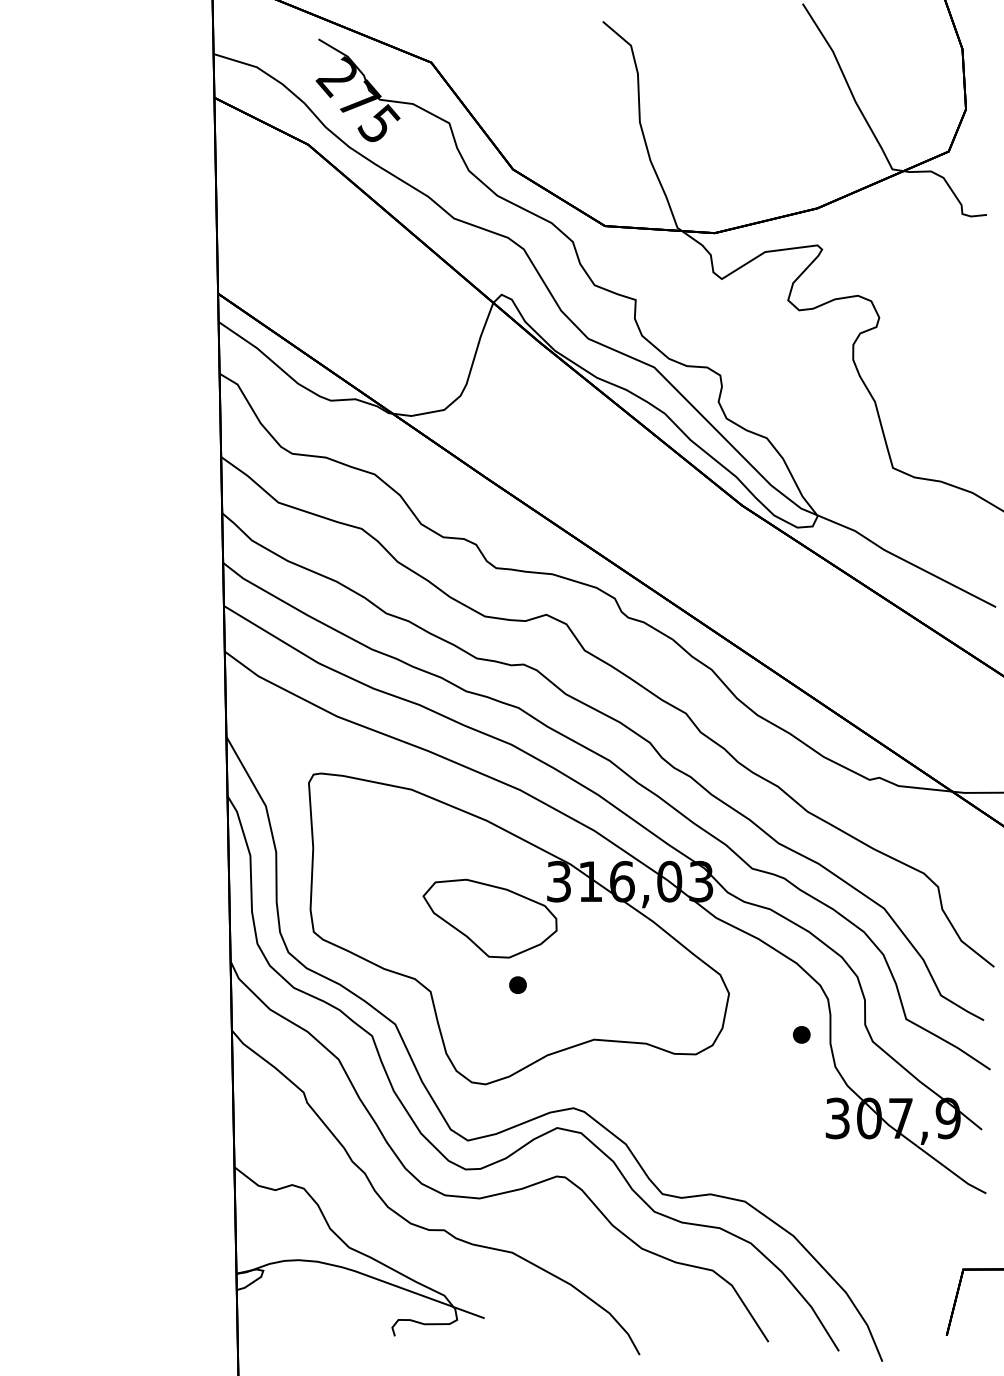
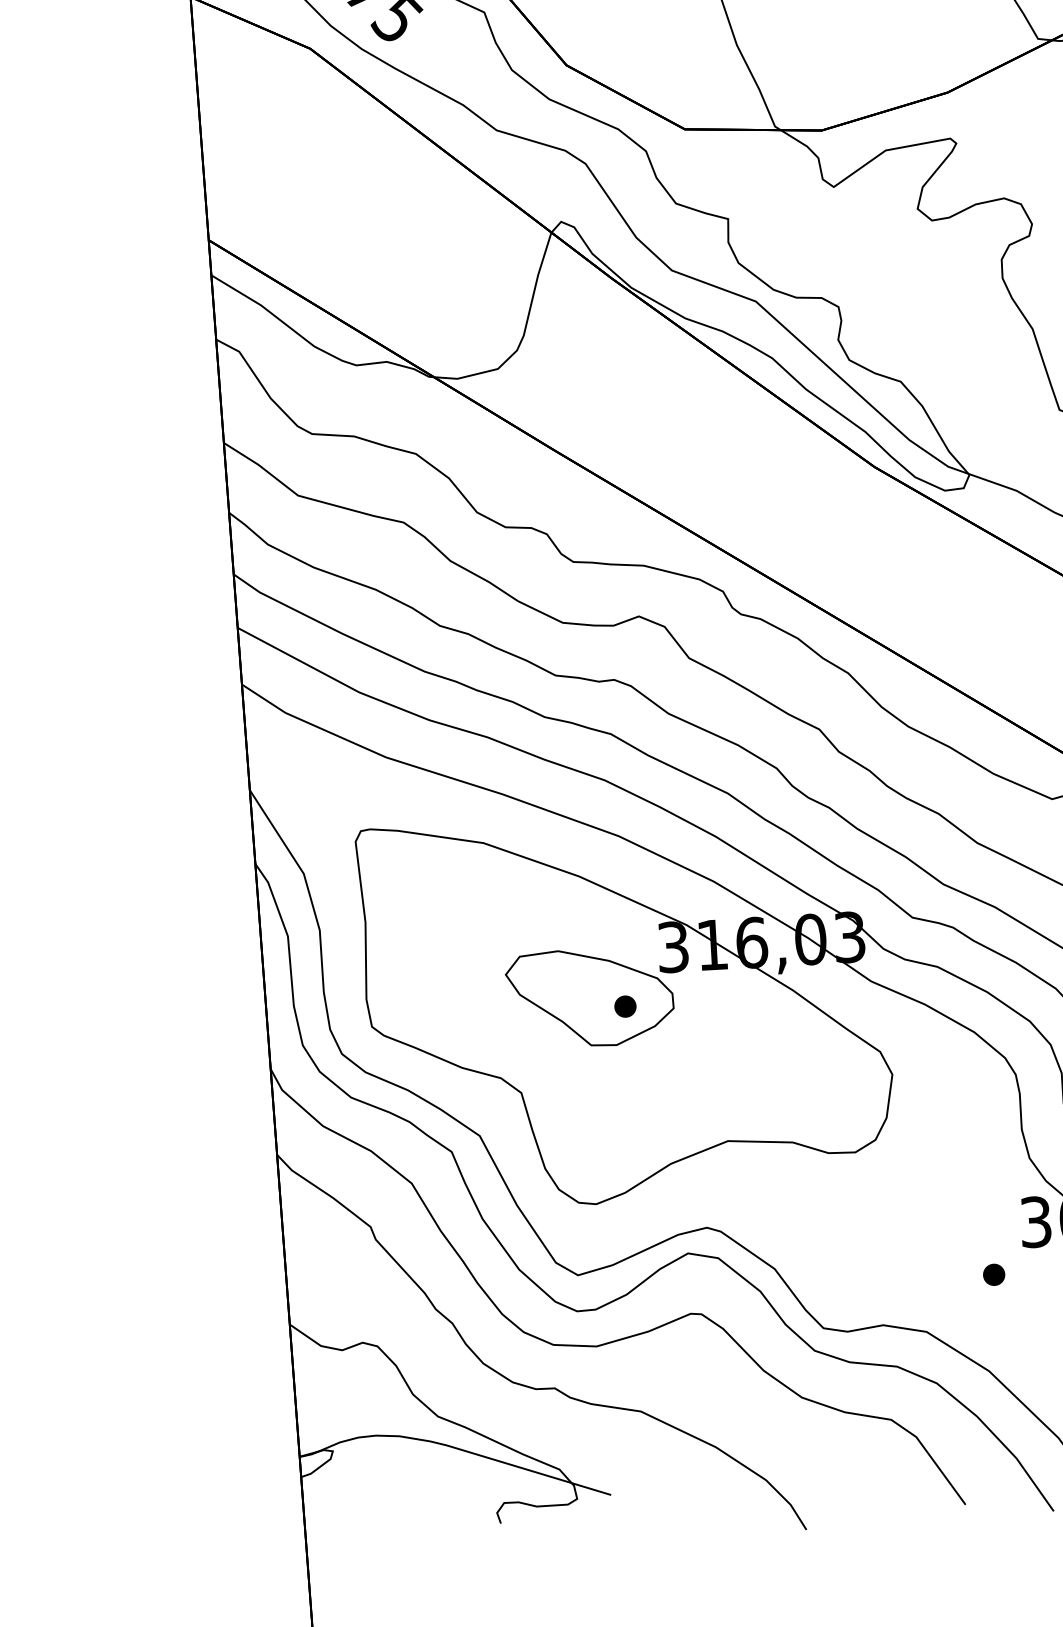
part: (517, 984) -> (624, 1005), moved
part: (801, 1034) -> (993, 1274), moved

